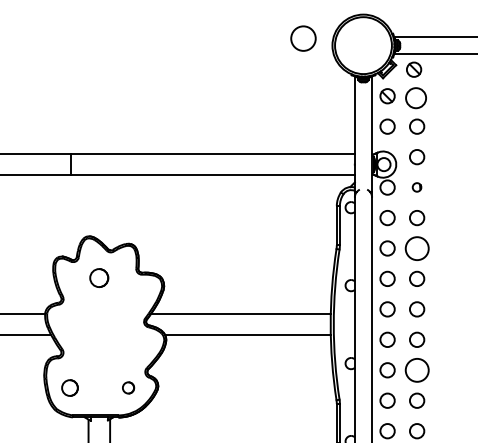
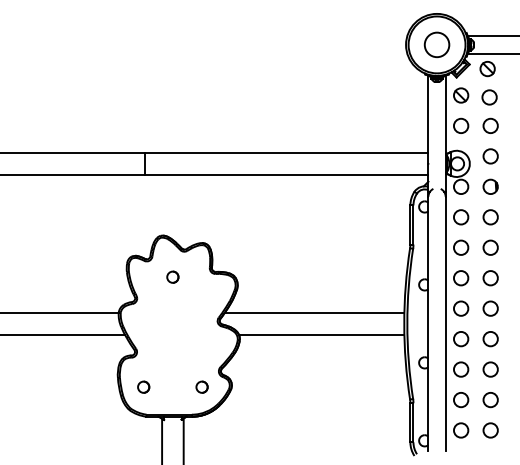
circle: (302, 38) -> (436, 44), moved
circle: (415, 98) -> (489, 97), size x0.71
circle: (416, 187) -> (490, 186), size x1.67
circle: (416, 248) -> (490, 247), size x0.62
circle: (98, 277) -> (172, 276), size x0.62
circle: (416, 370) -> (490, 369), size x0.62
circle: (69, 387) -> (143, 386), size x0.71

